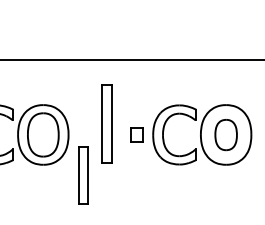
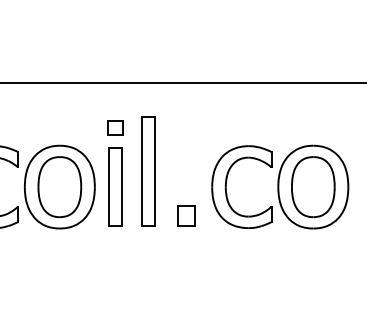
part: (83, 91) -> (115, 127), added
part: (137, 134) -> (186, 215), moved
part: (226, 135) -> (313, 187), size x1.43
part: (83, 174) -> (115, 186), moved

